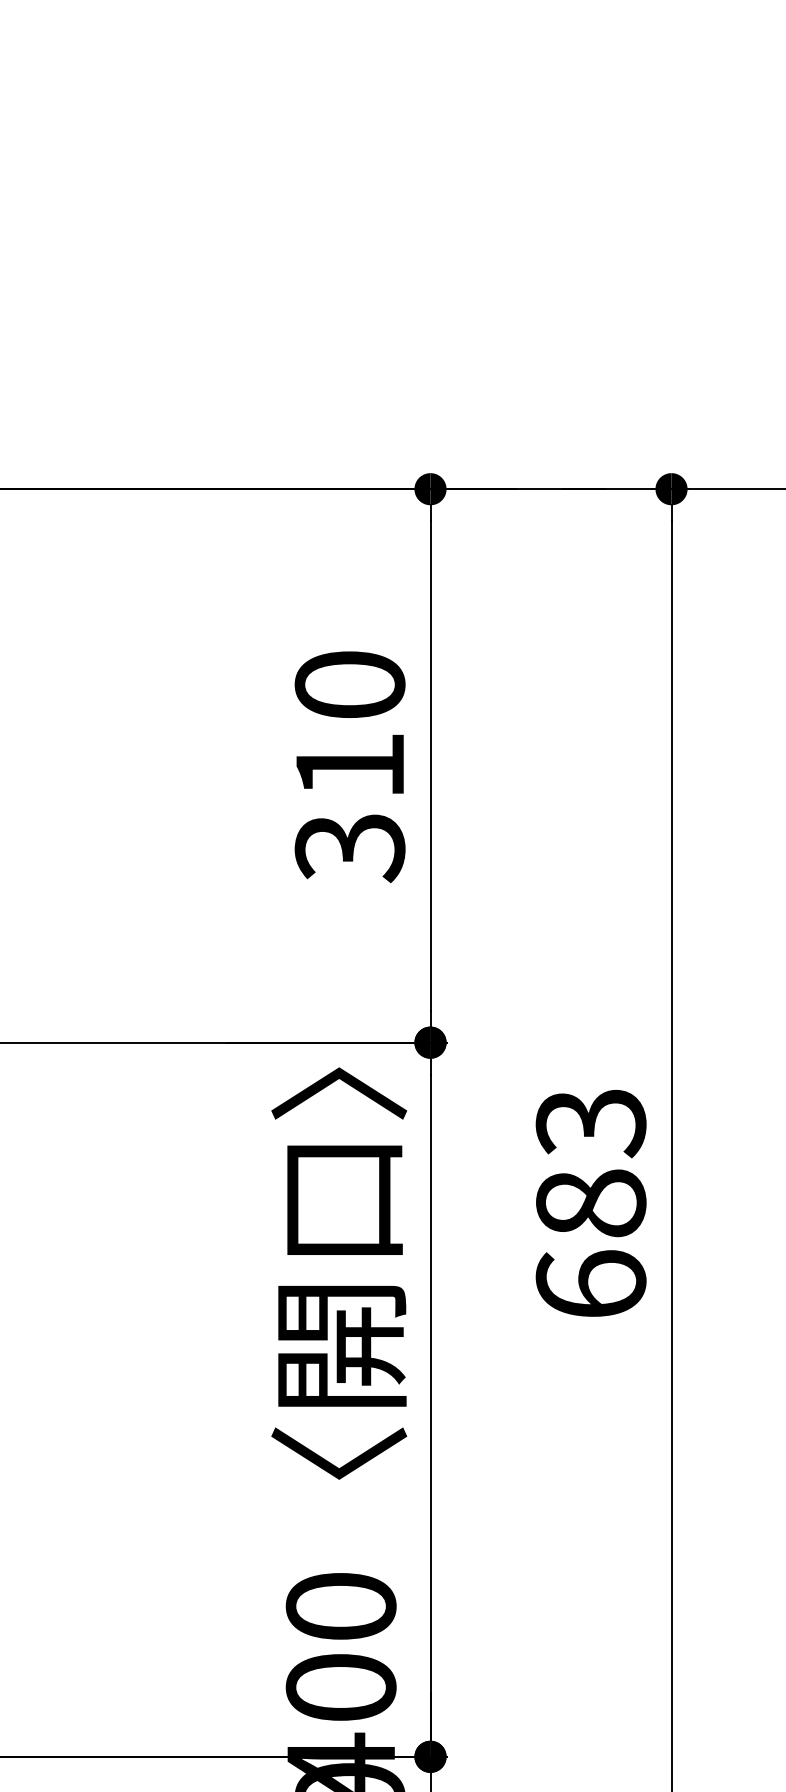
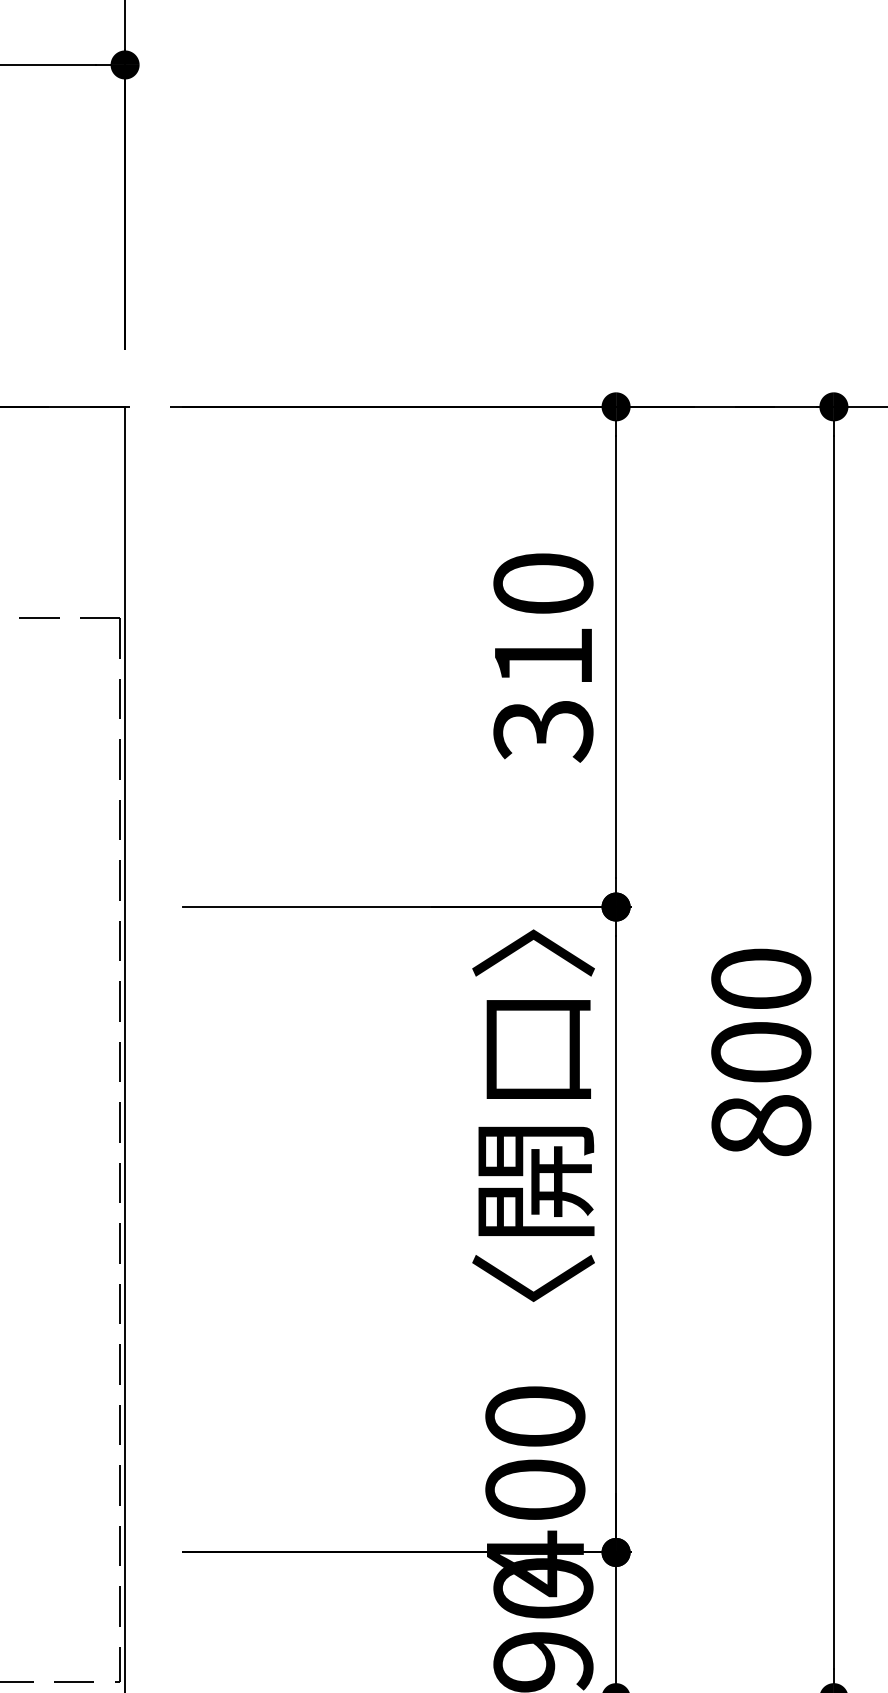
text: (591, 1203) -> (761, 1052), 683 -> 800

